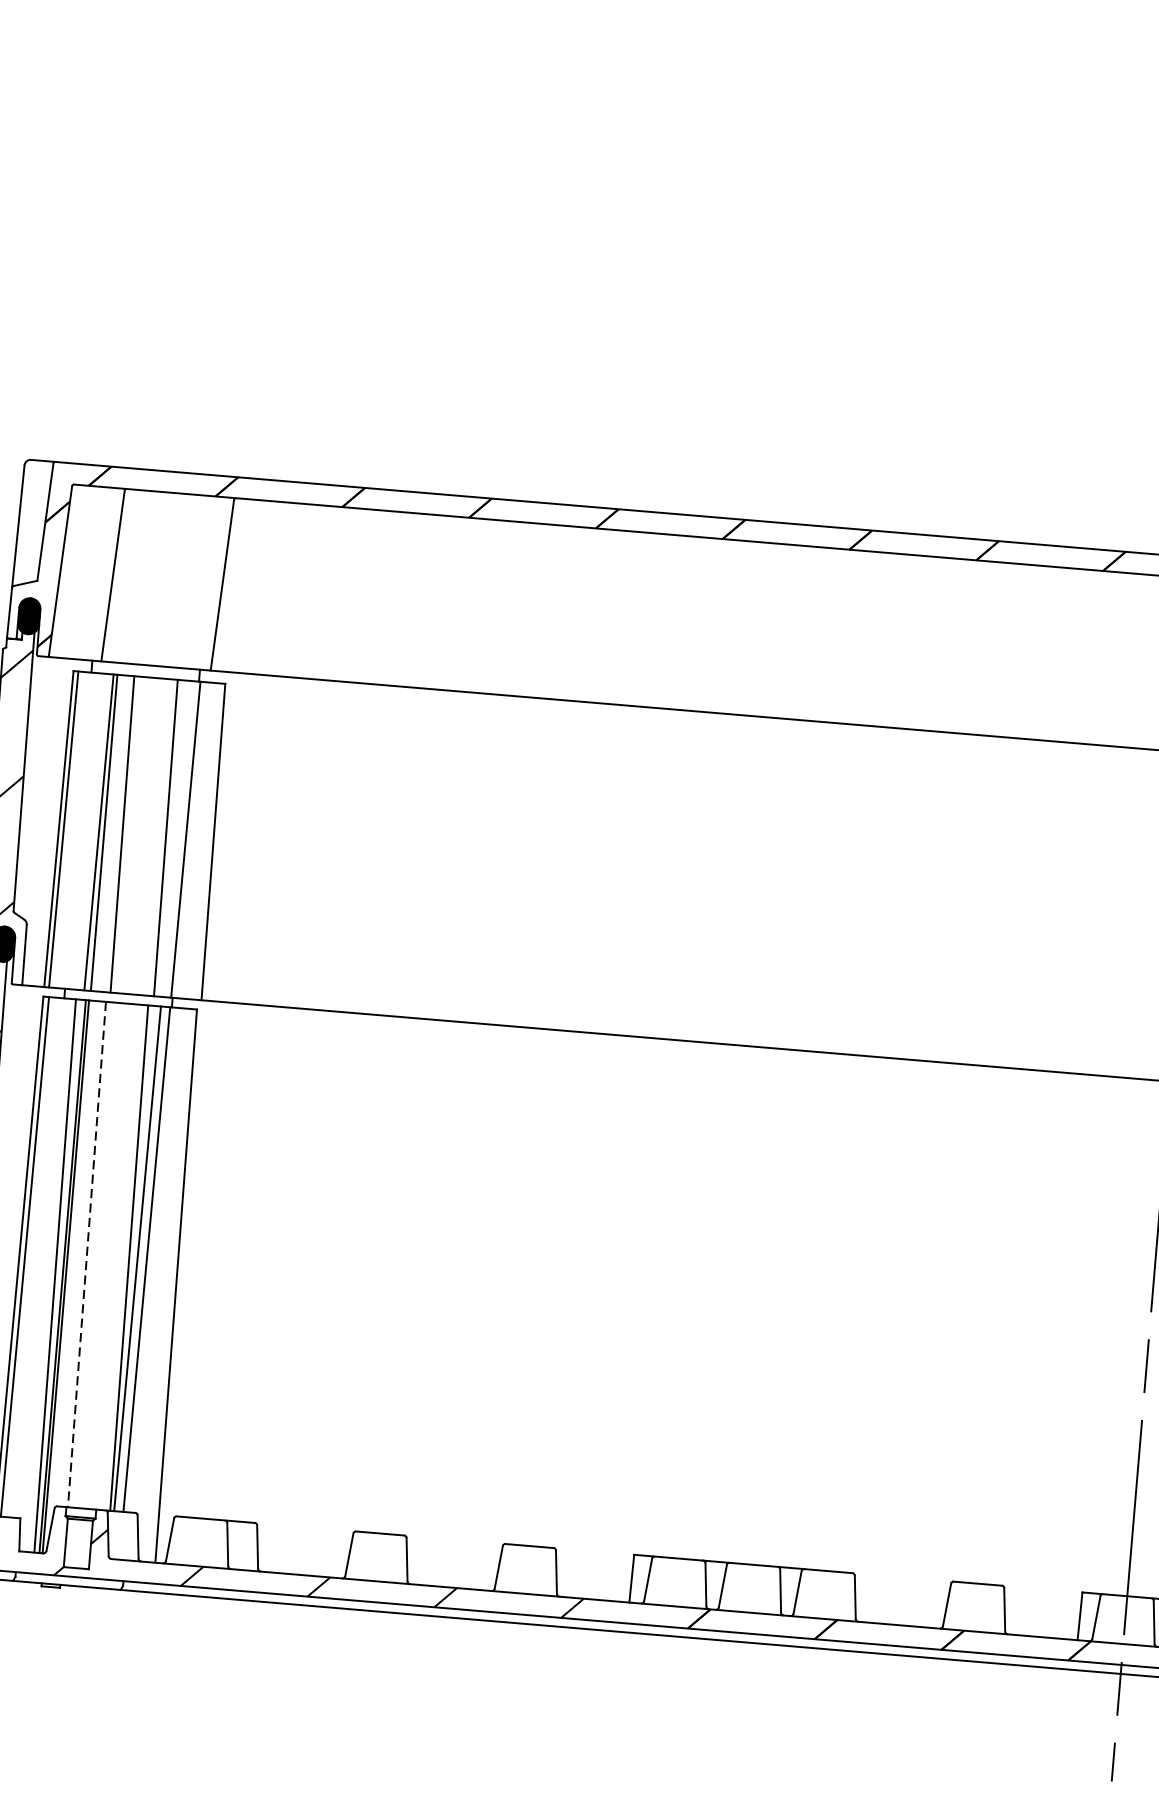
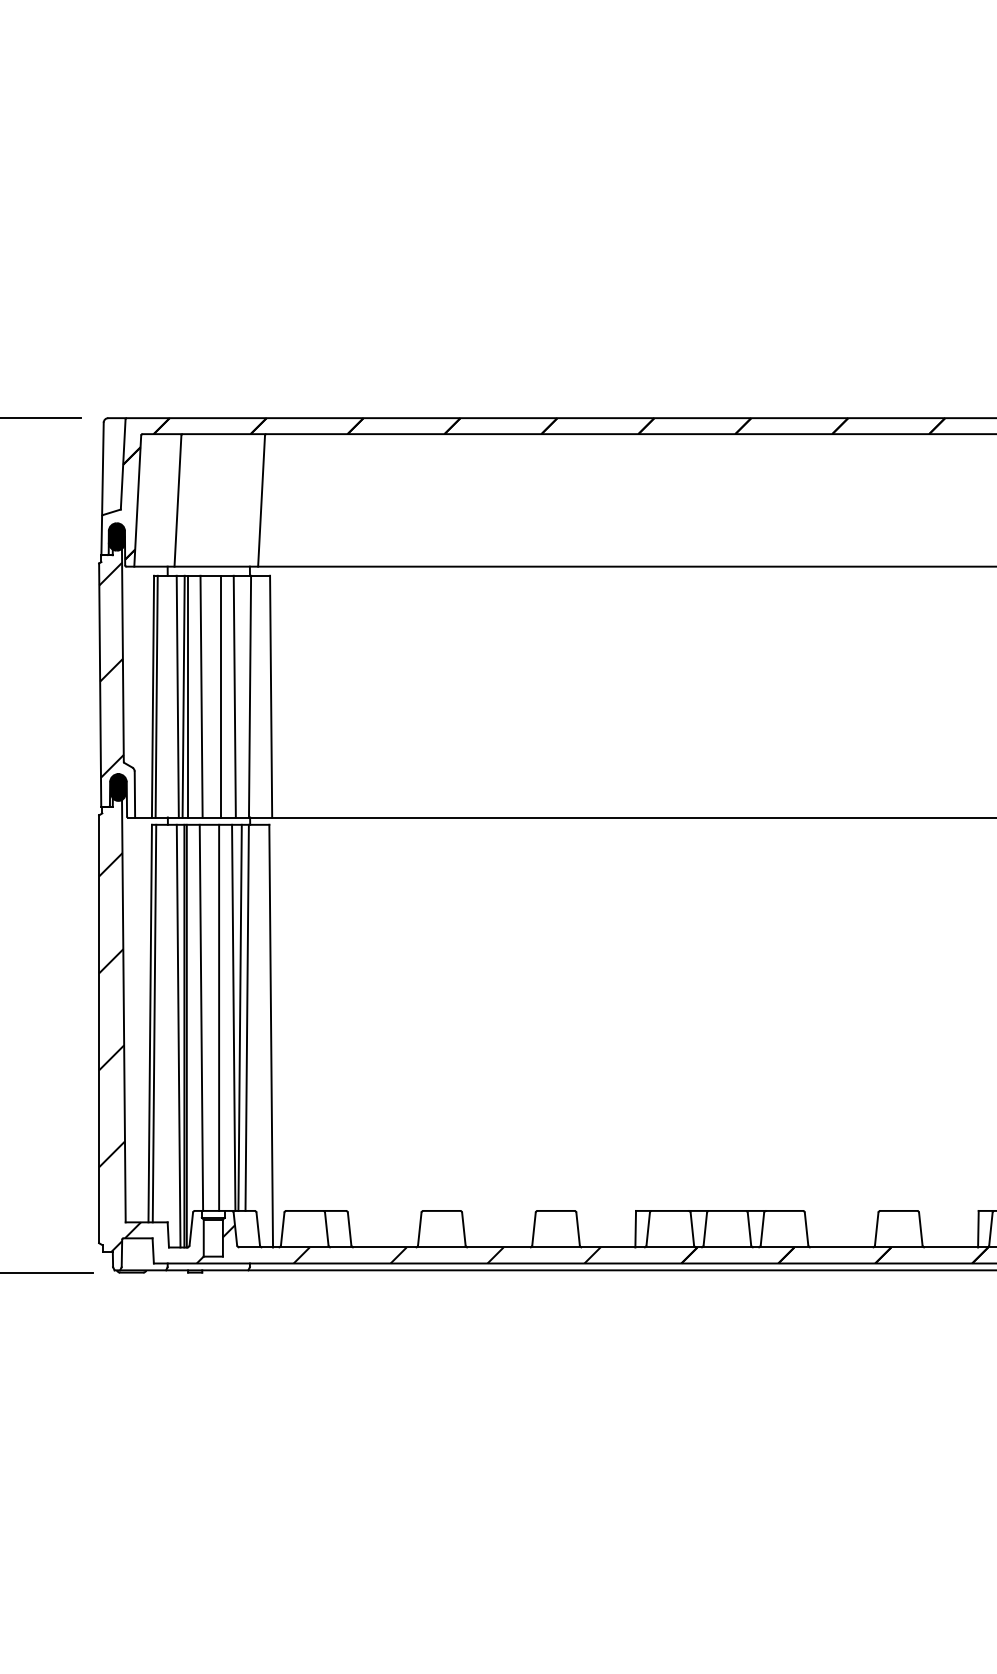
line: (90, 831) -> (177, 696), added
line: (147, 836) -> (220, 696), added
line: (86, 1255) -> (201, 1018), dashed -> solid
line: (110, 1256) -> (219, 1017), added

